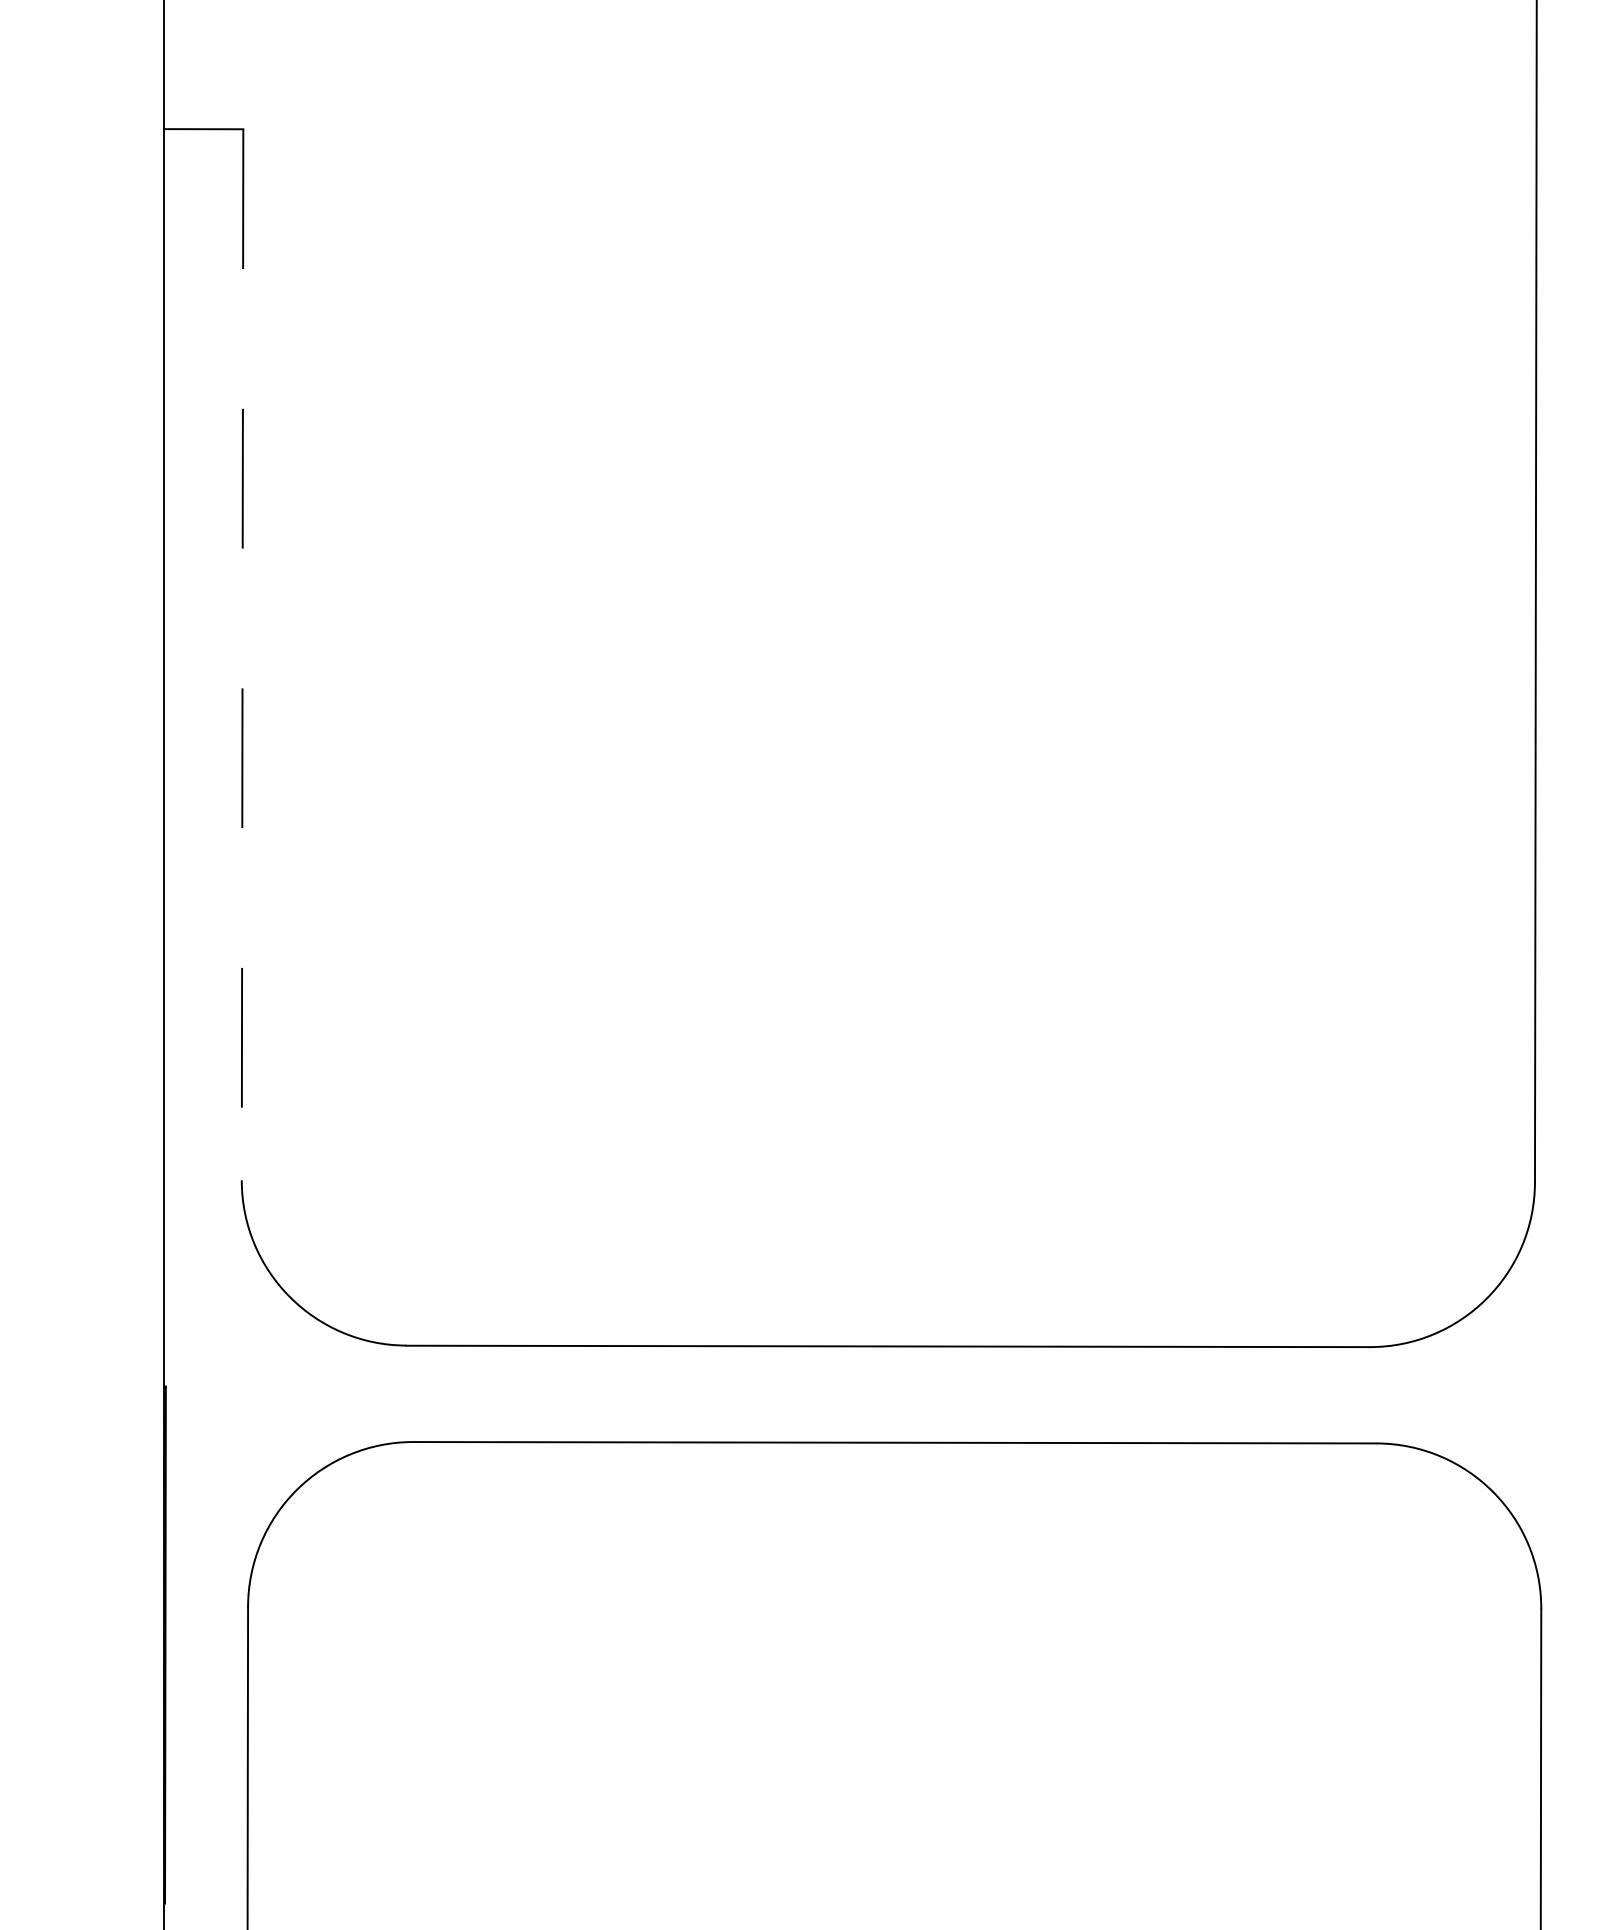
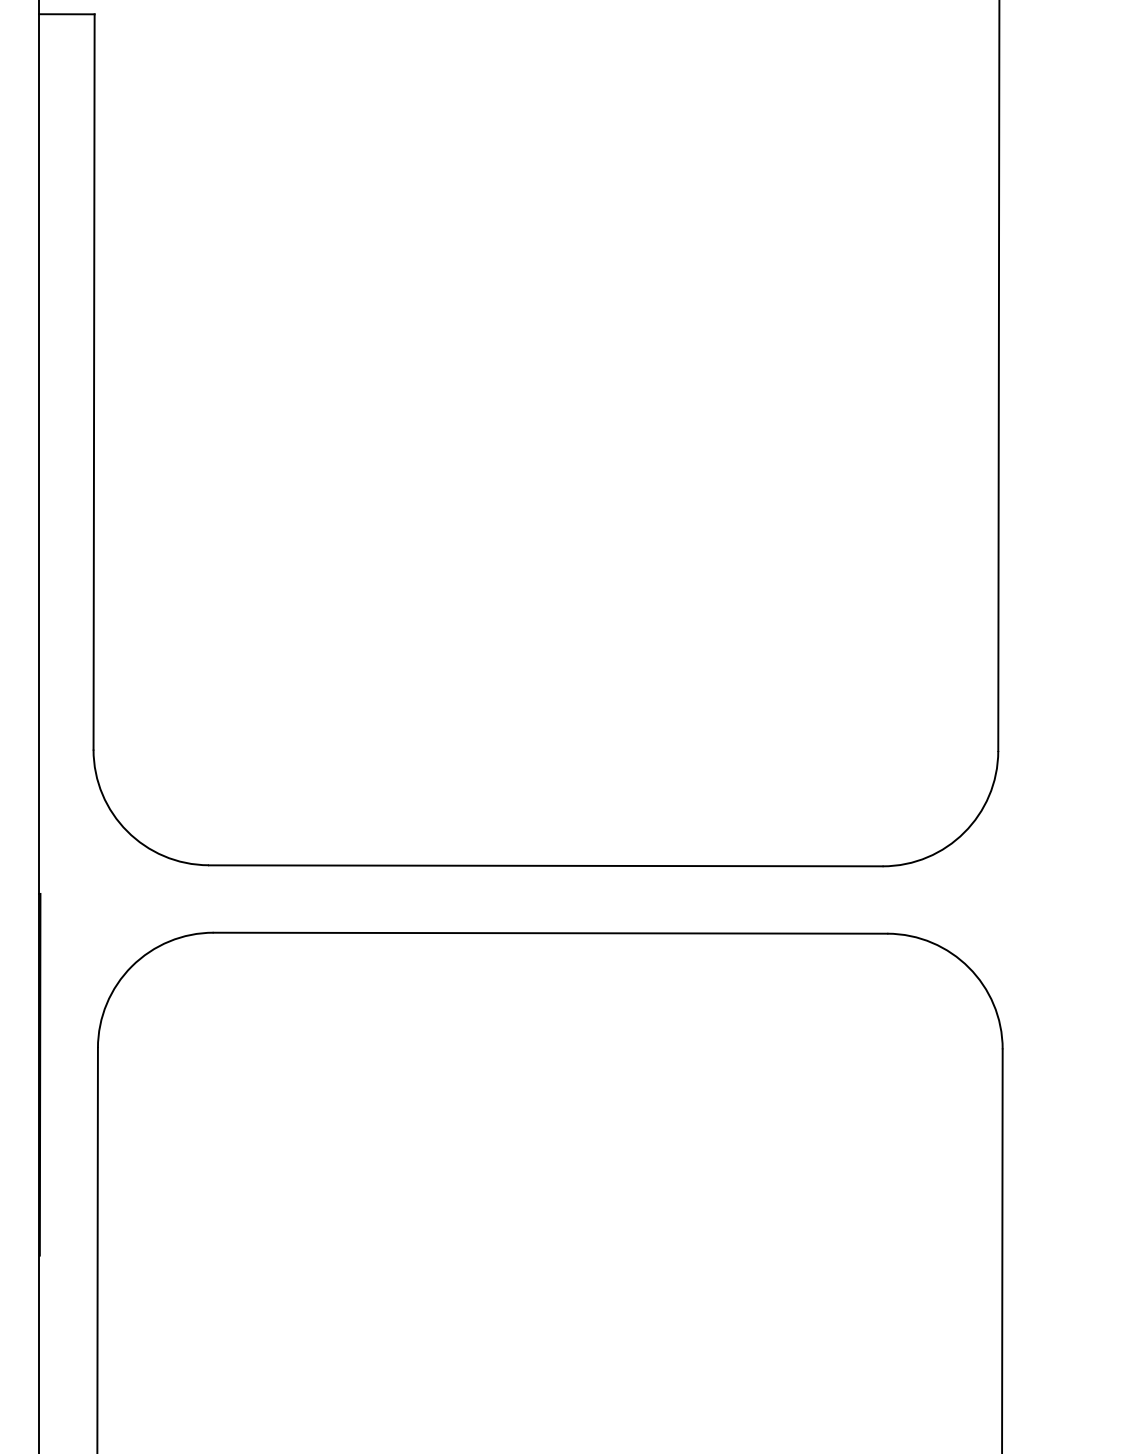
line: (243, 655) -> (94, 382), dashed -> solid

